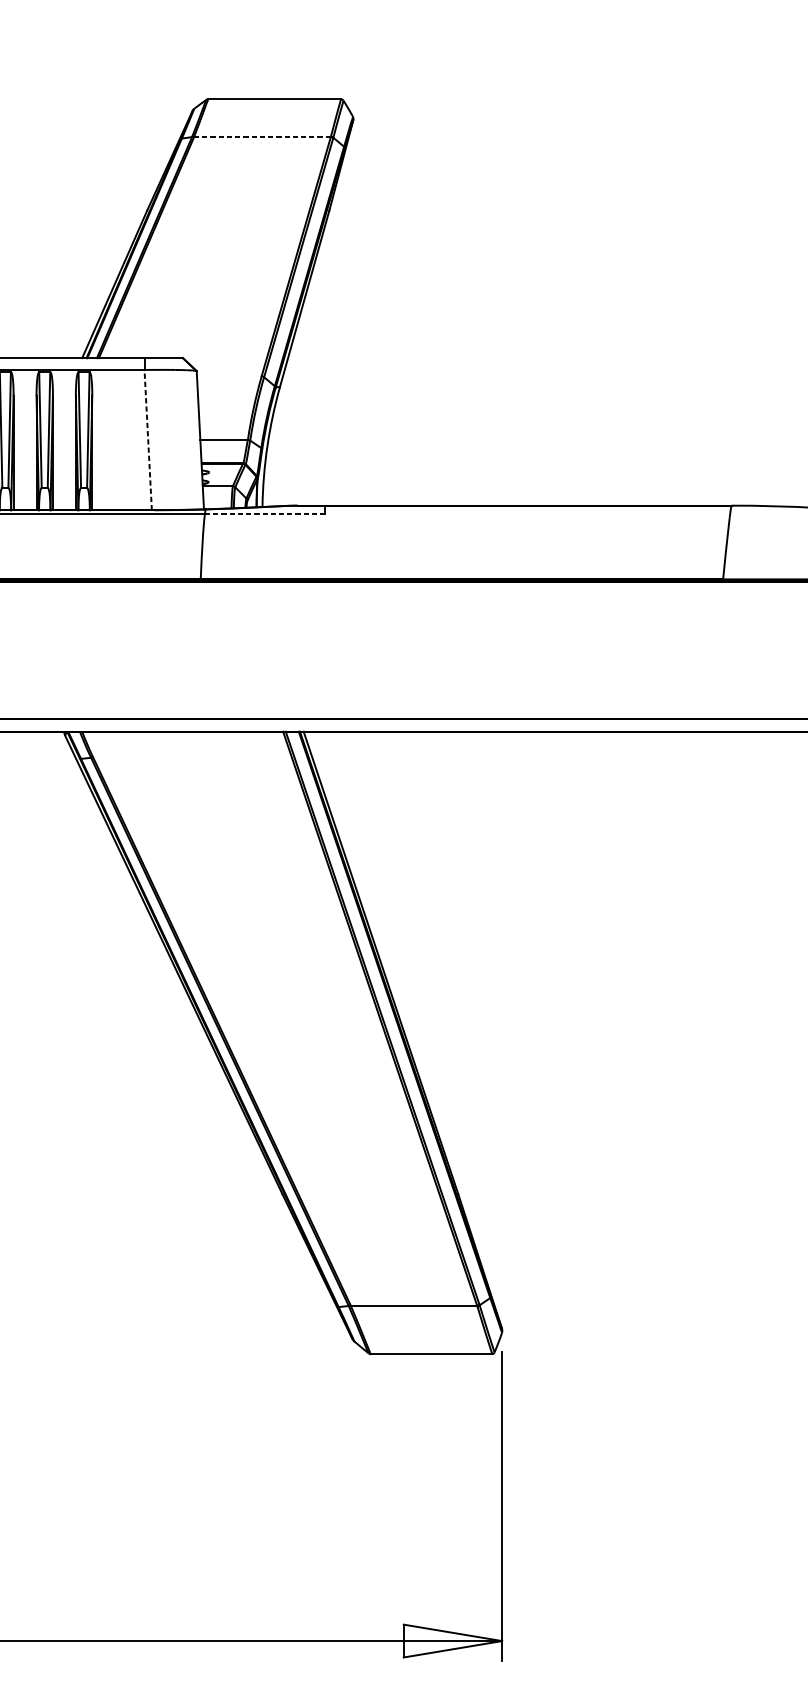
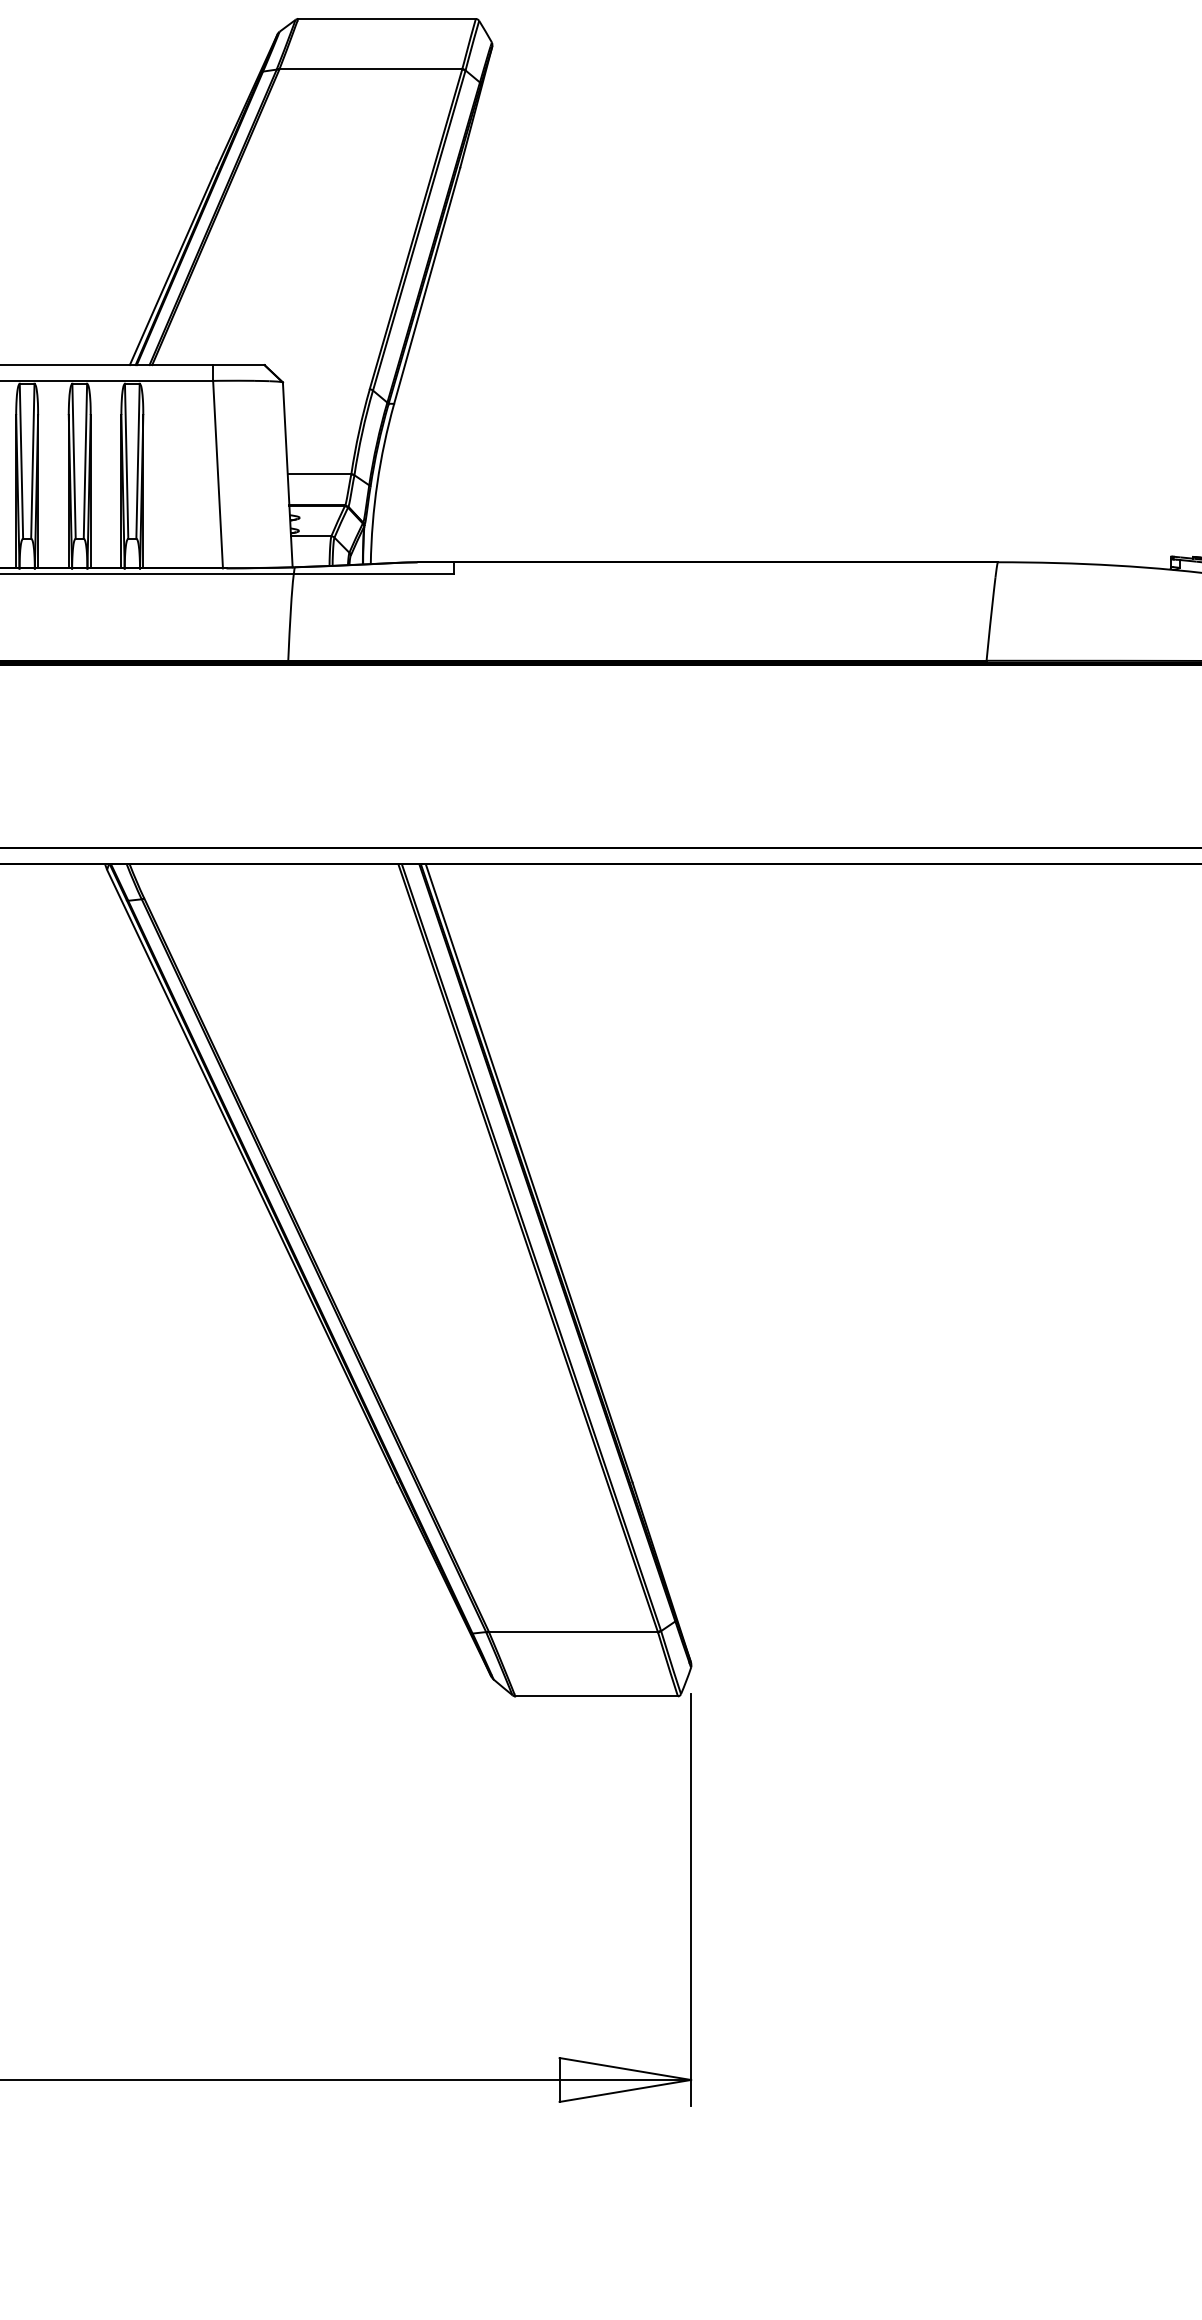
line: (262, 137) -> (370, 69), dashed -> solid
line: (148, 440) -> (218, 474), dashed -> solid
line: (265, 514) -> (374, 573), dashed -> solid

